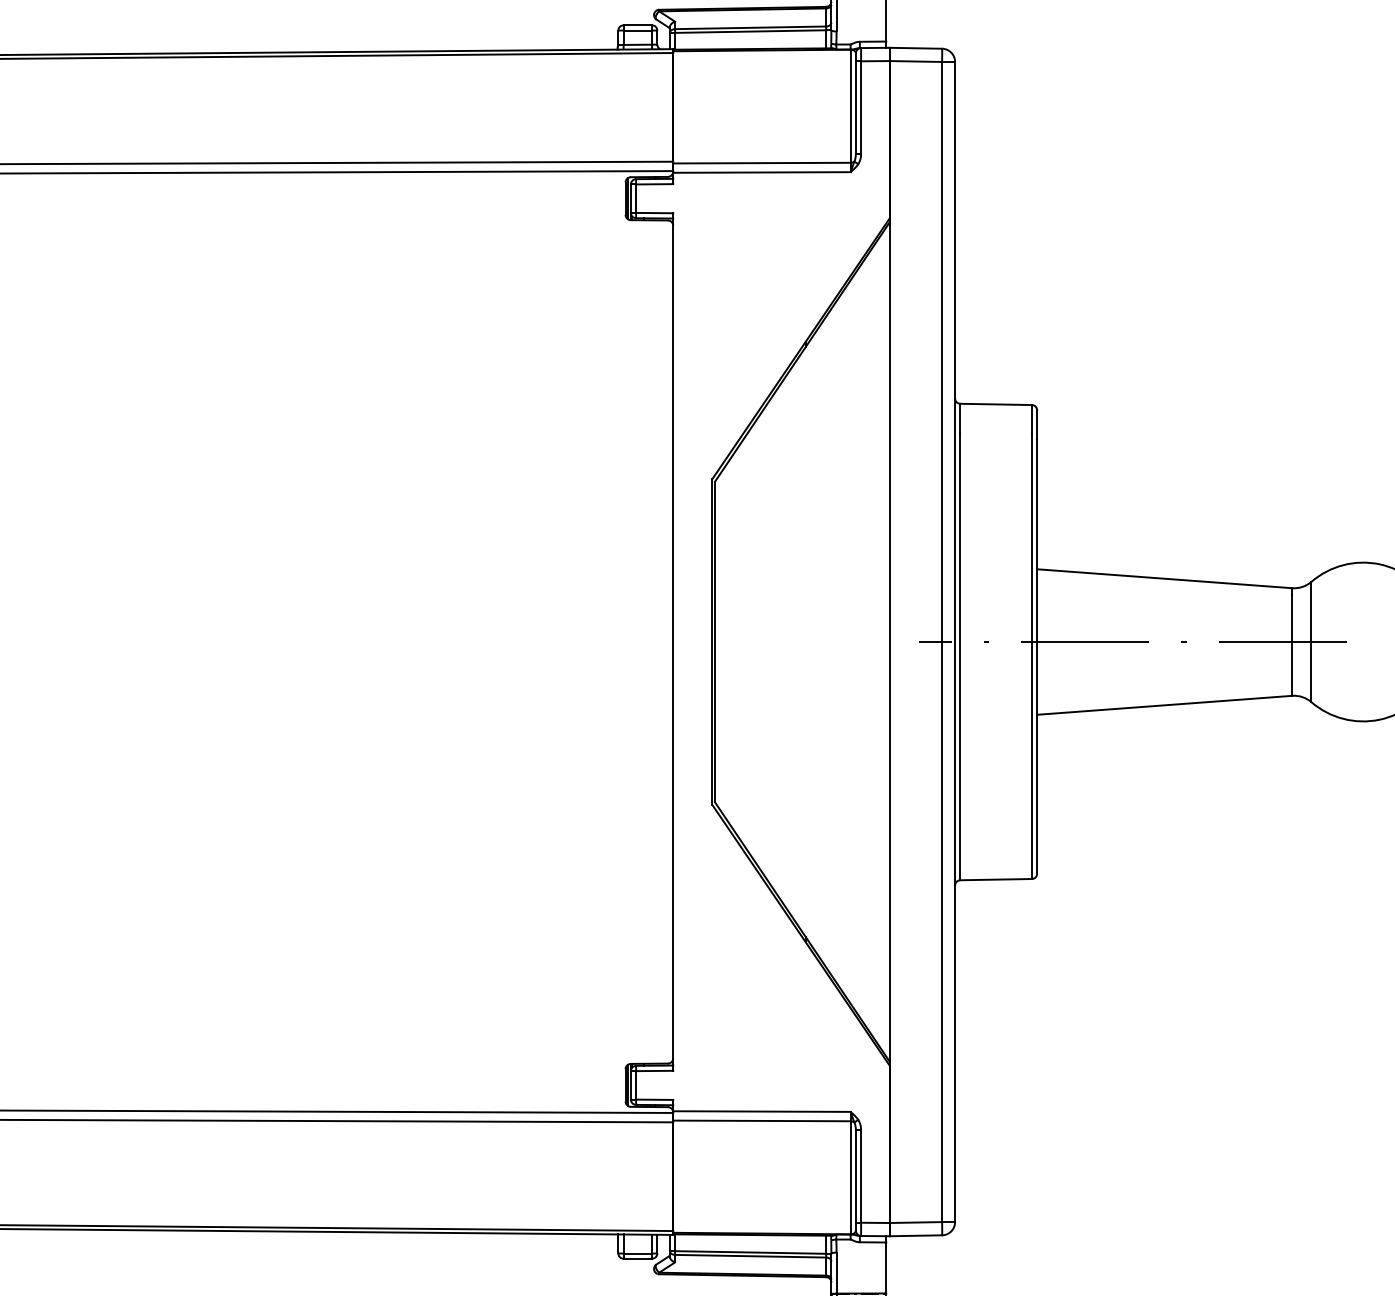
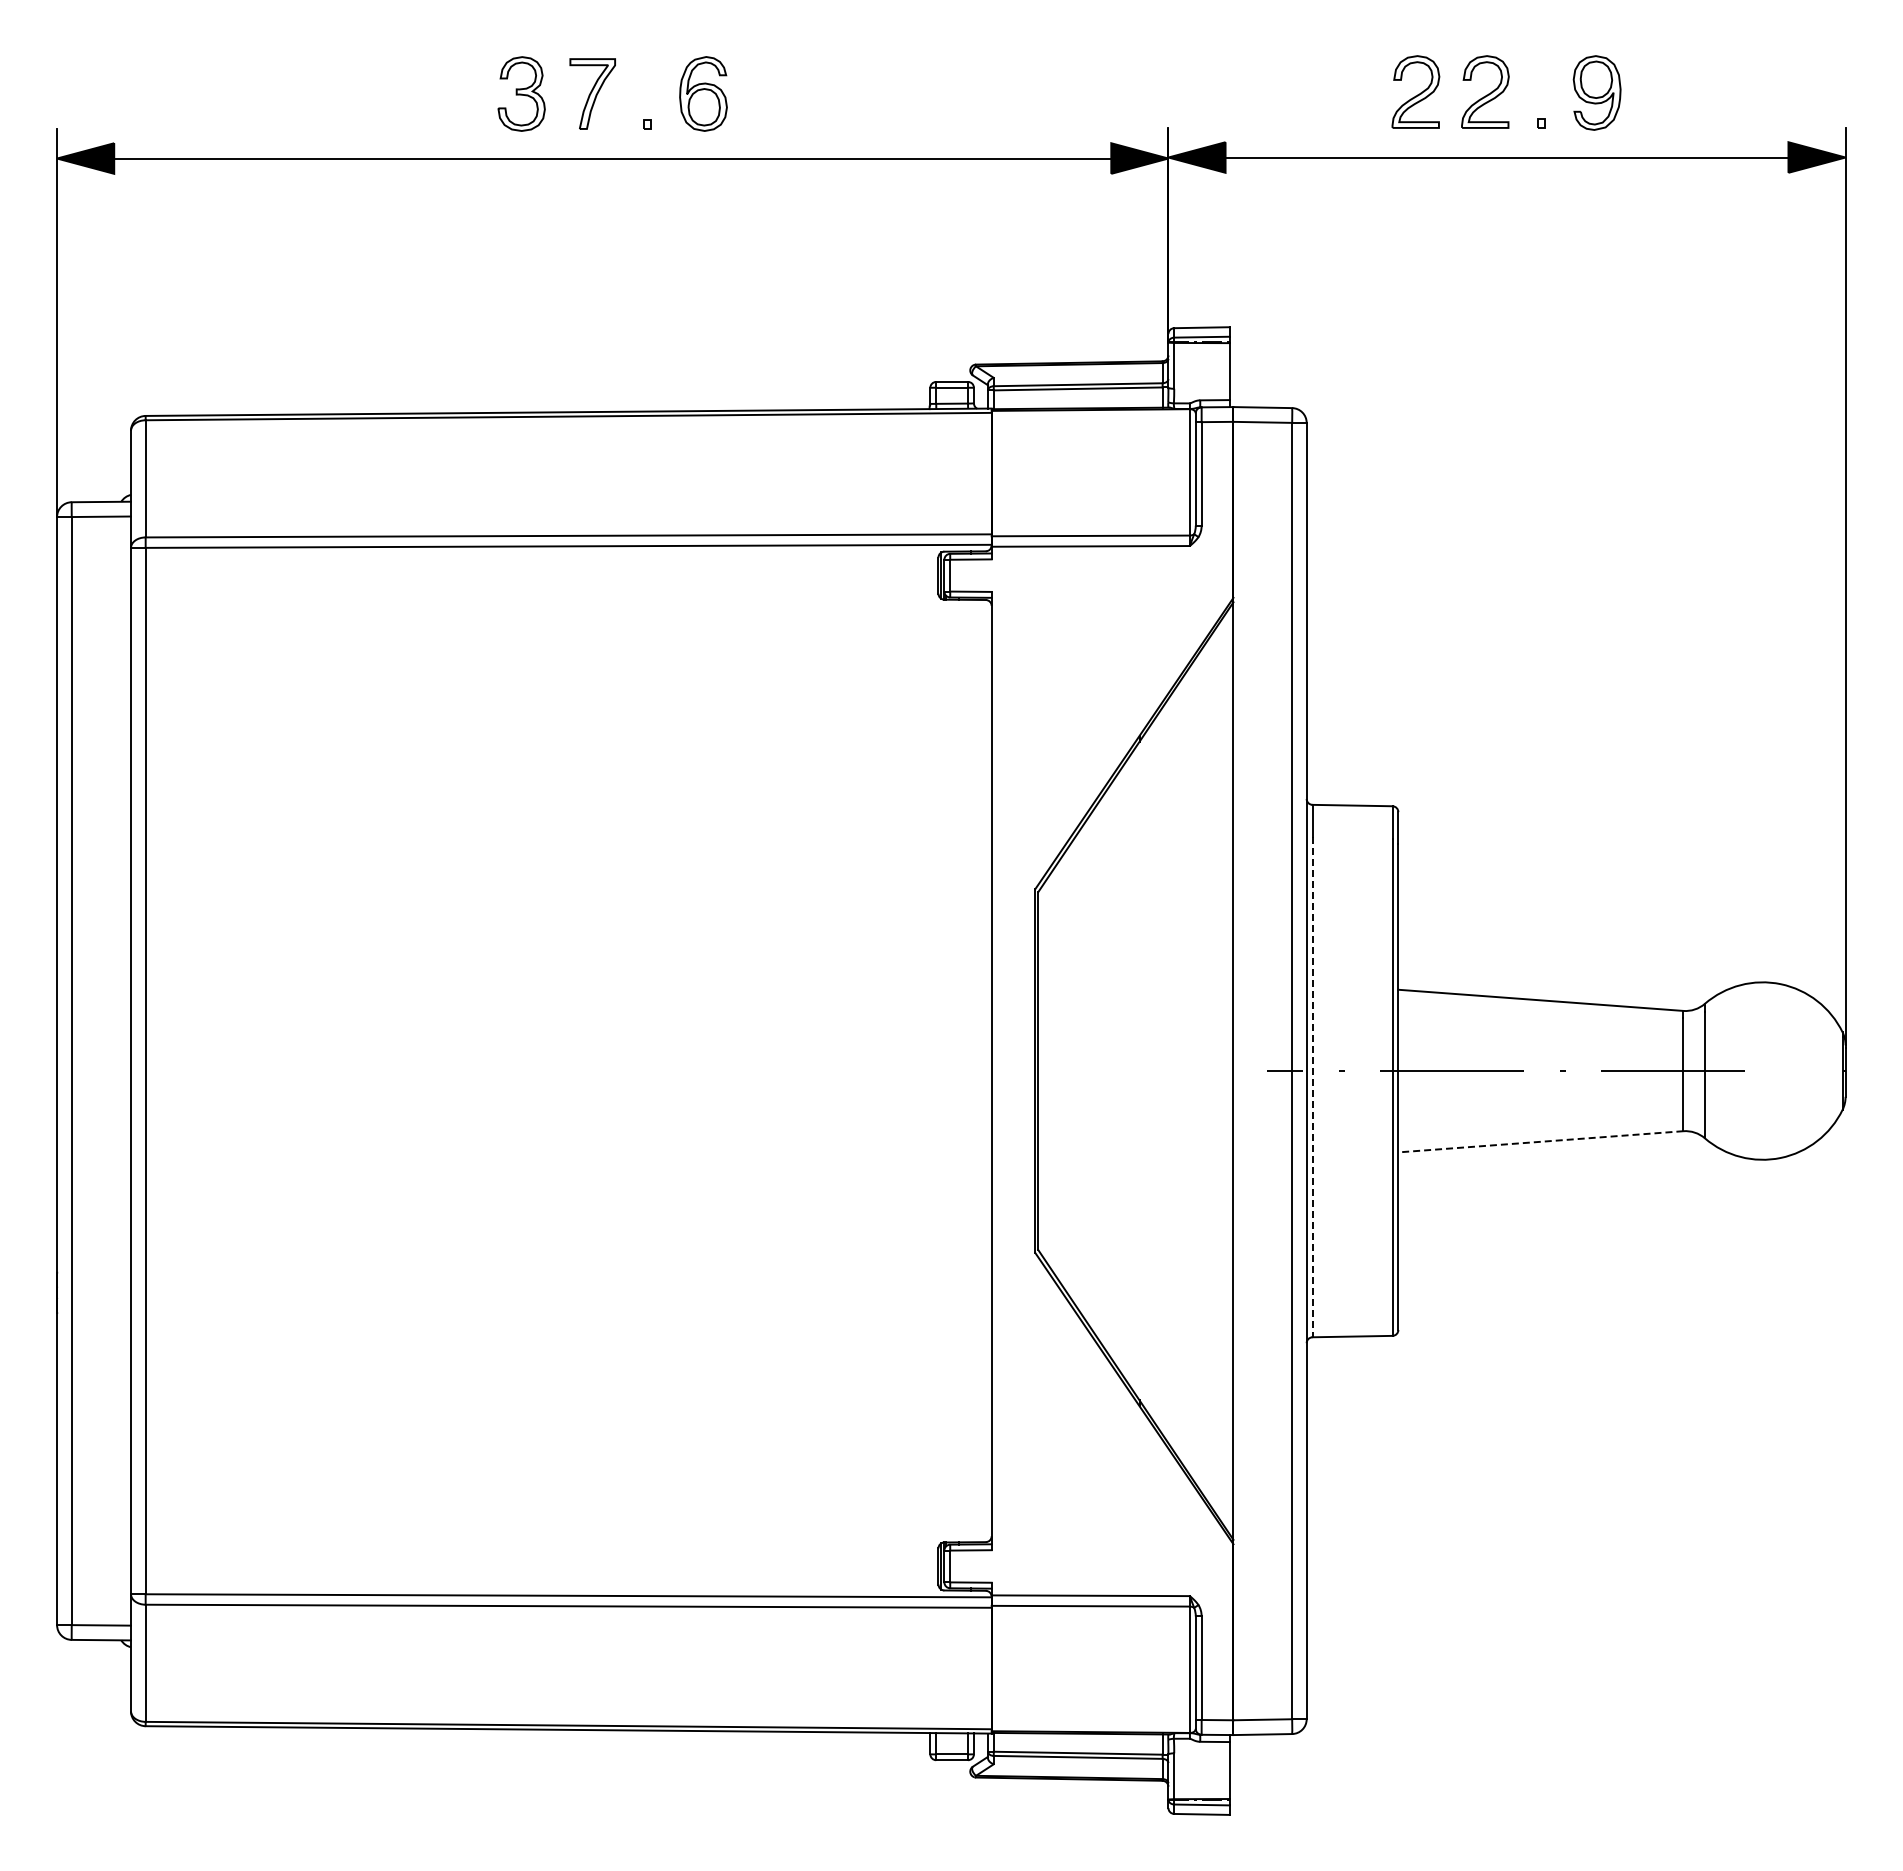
line: (960, 656) -> (1312, 1087), solid -> dashed
line: (1164, 705) -> (1540, 1141), solid -> dashed

